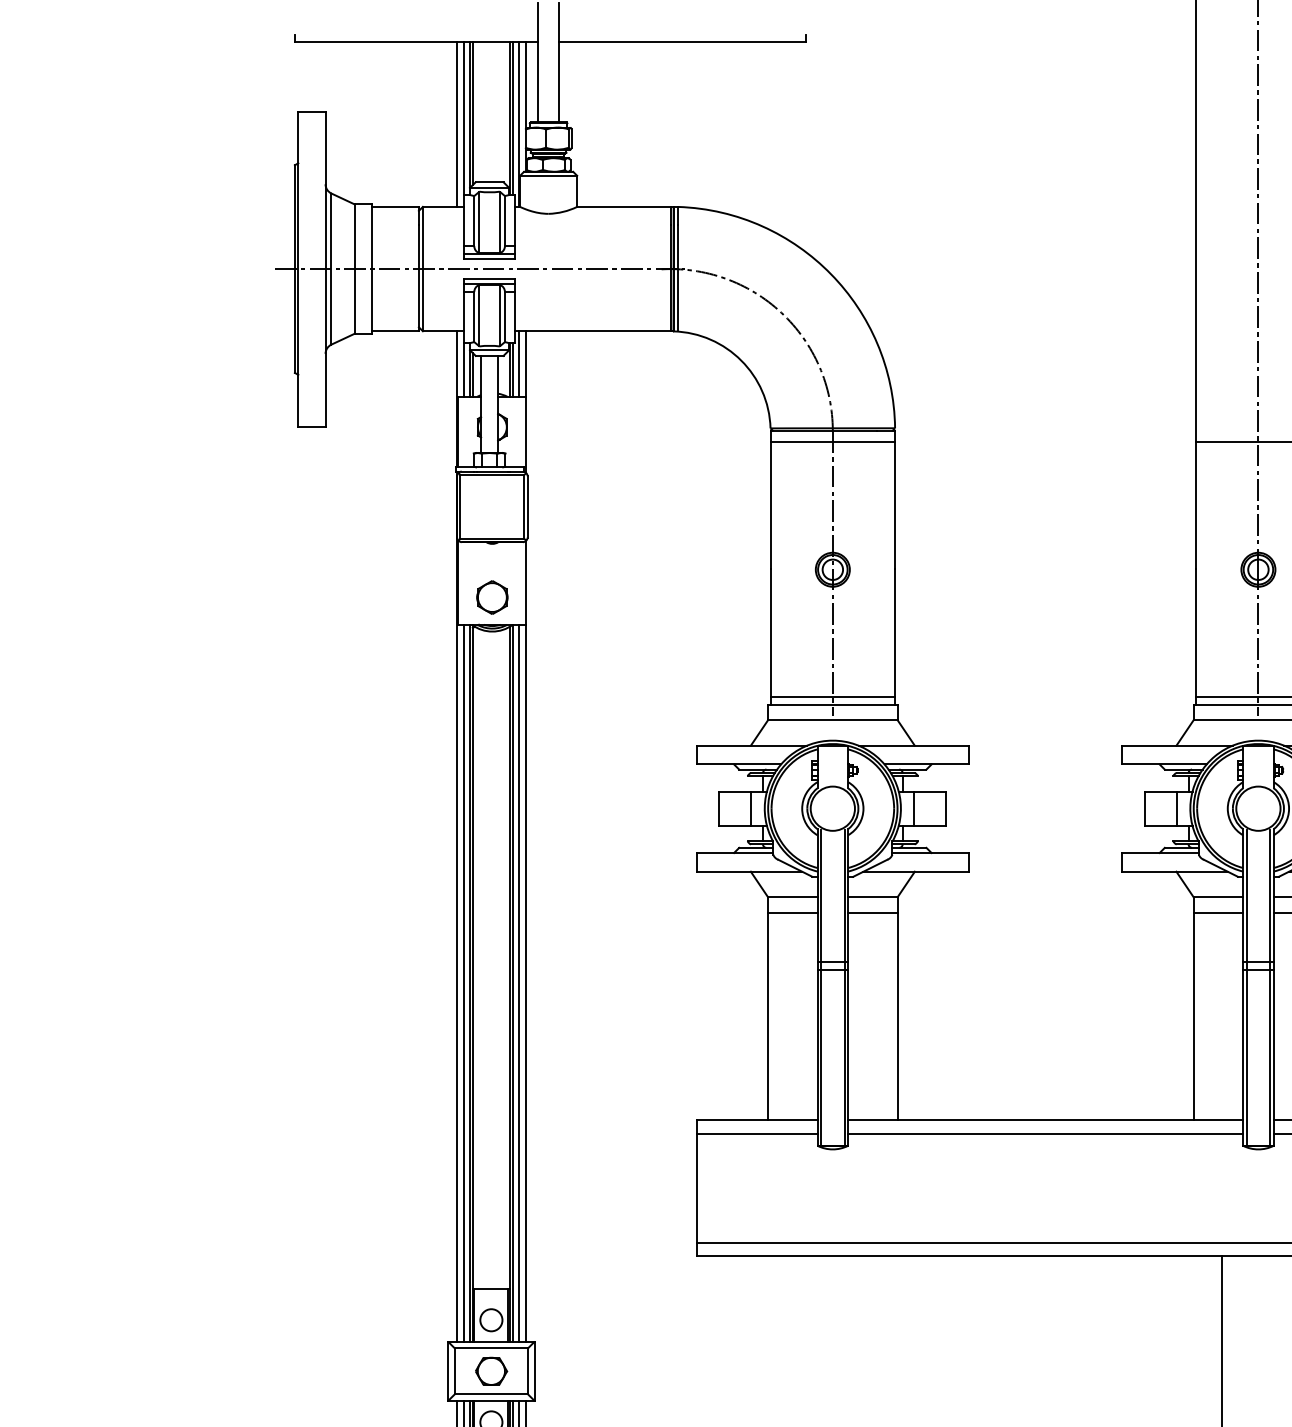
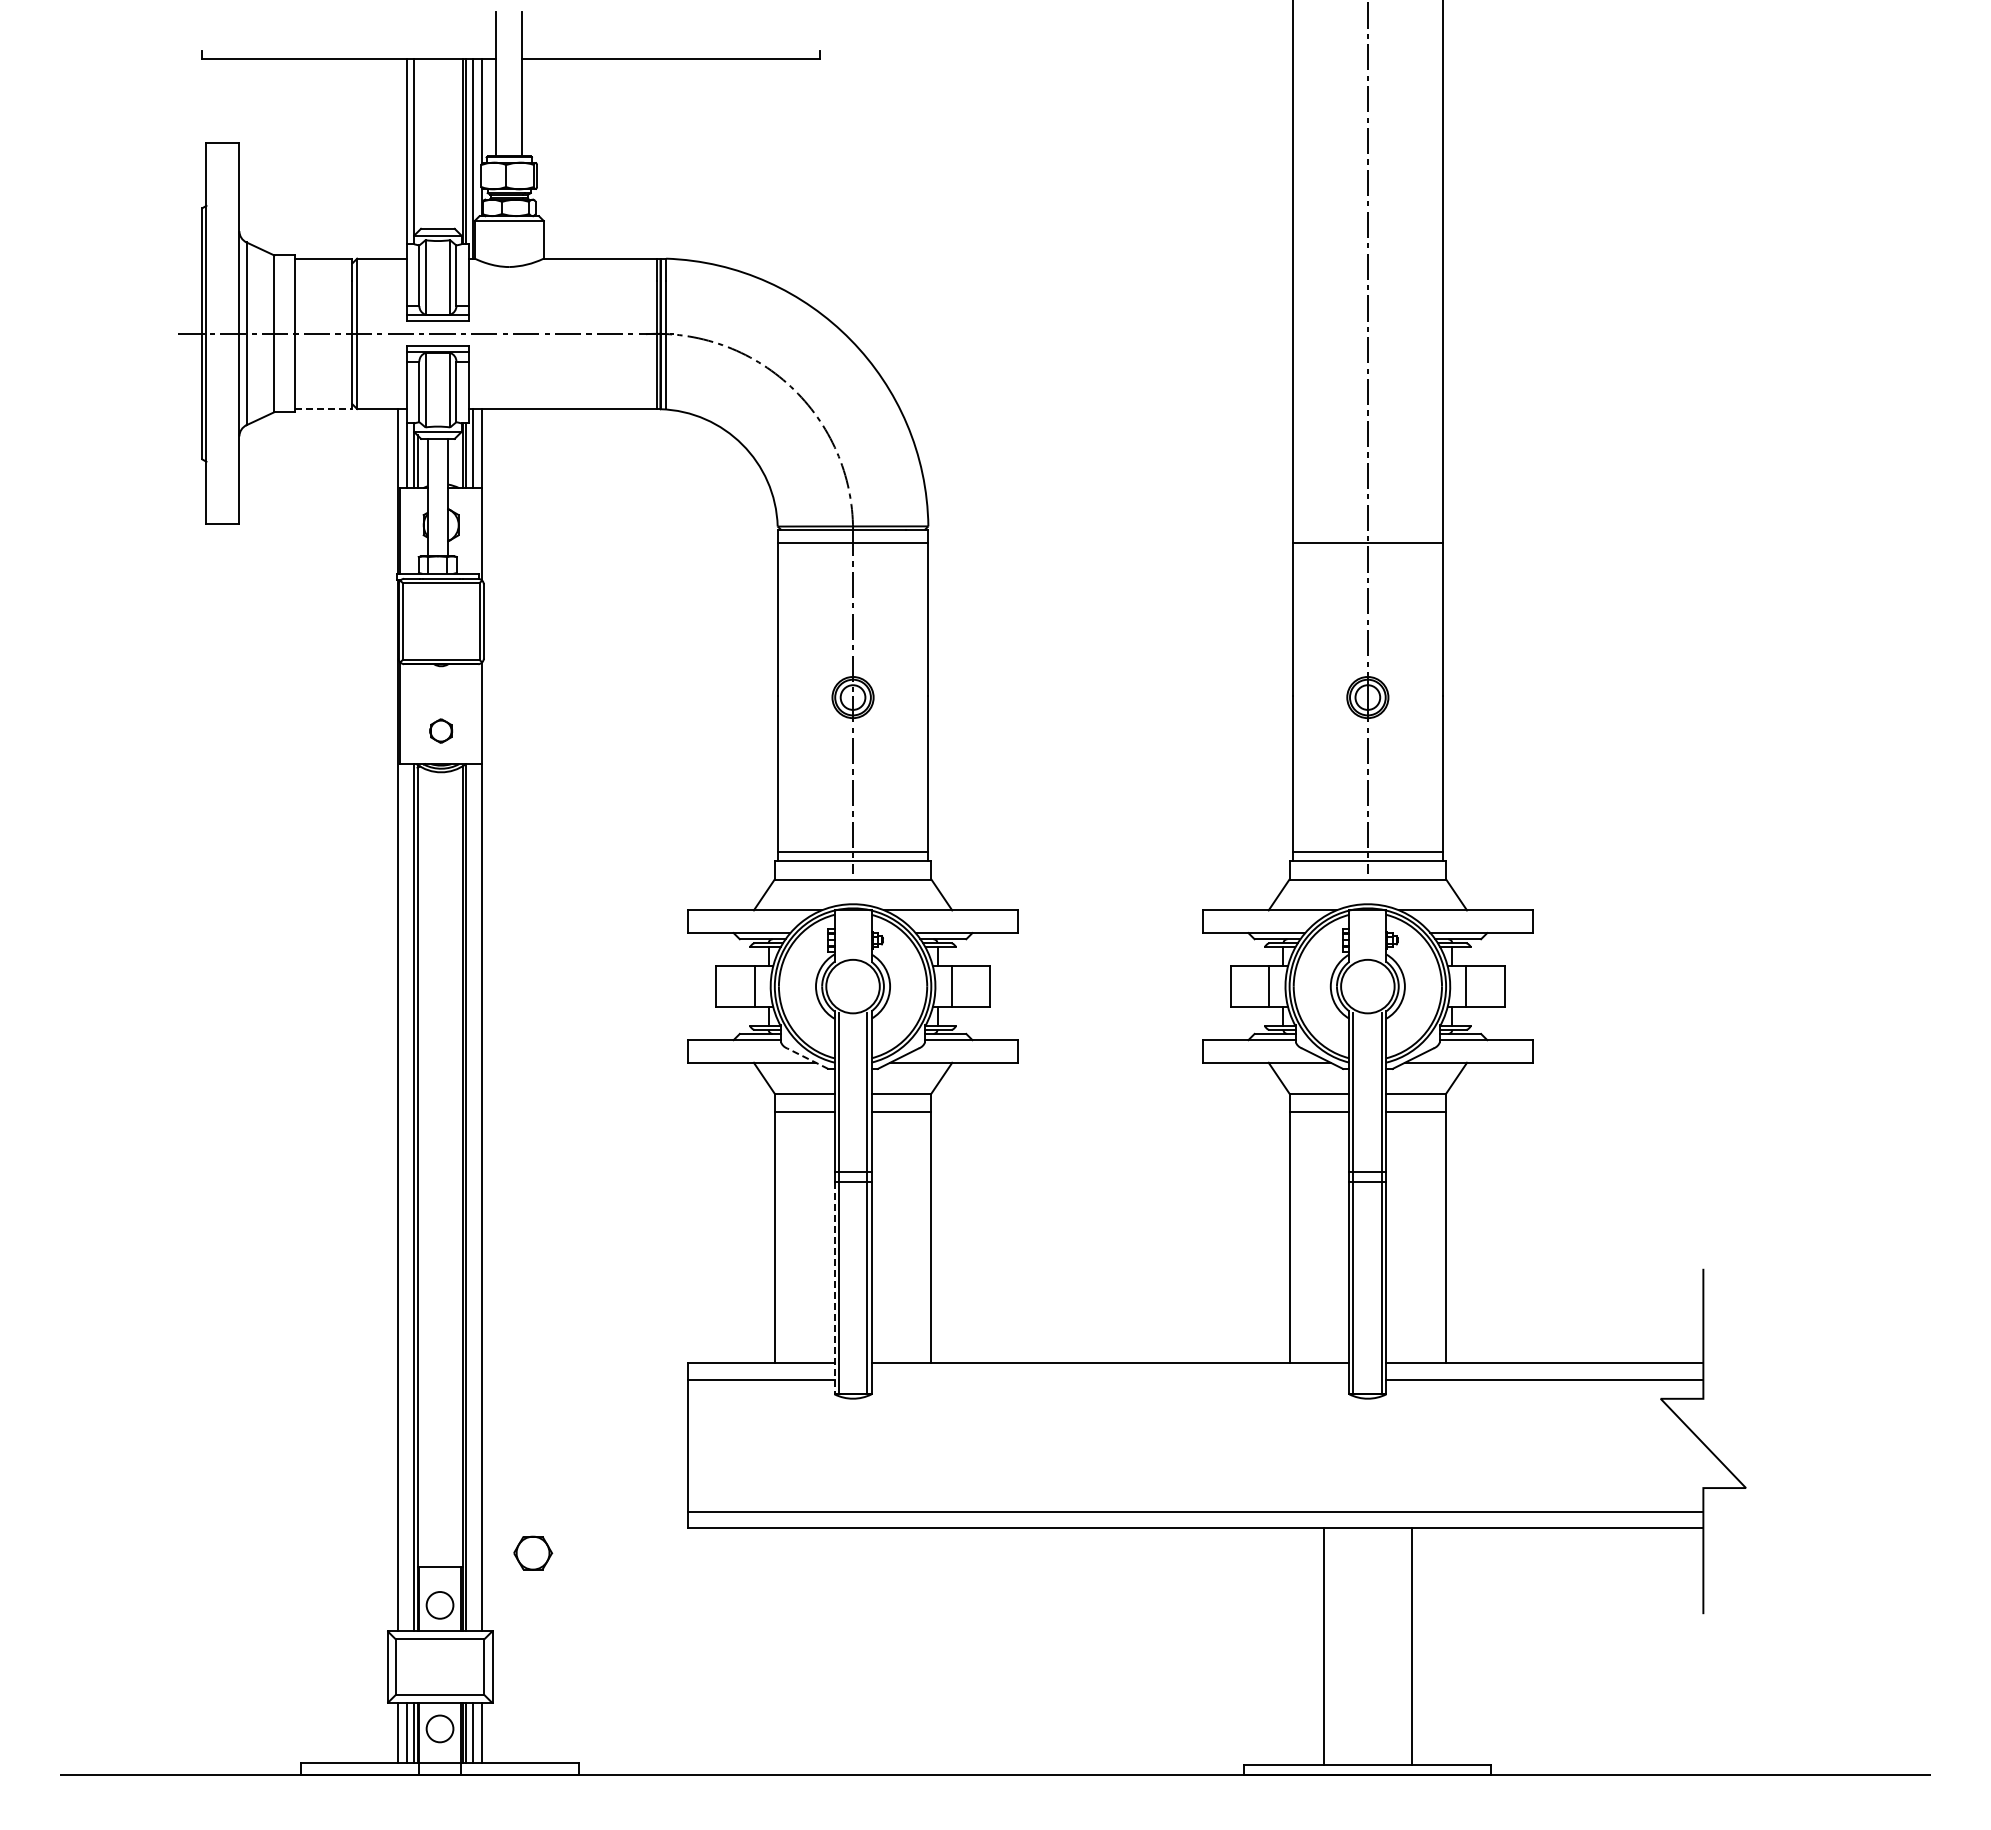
line: (472, 113) -> (417, 145), removed
line: (456, 124) -> (397, 158), removed
line: (395, 331) -> (323, 409), solid -> dashed
part: (491, 597) -> (440, 730), size x0.6
line: (795, 868) -> (807, 1058), solid -> dashed
line: (464, 983) -> (407, 1197), removed
line: (519, 983) -> (473, 1197), removed
line: (817, 1058) -> (834, 1288), solid -> dashed
line: (1045, 1133) -> (1110, 1379), removed
part: (491, 1370) -> (533, 1552), moved

